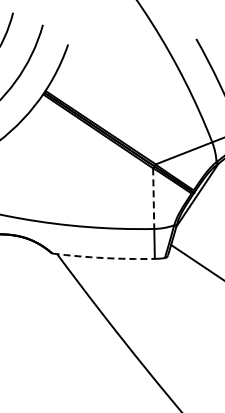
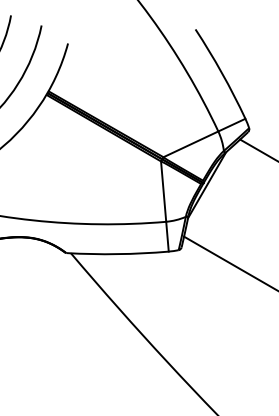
line: (153, 199) -> (163, 192), dashed -> solid
arc: (103, 258) -> (117, 254), dashed -> solid

